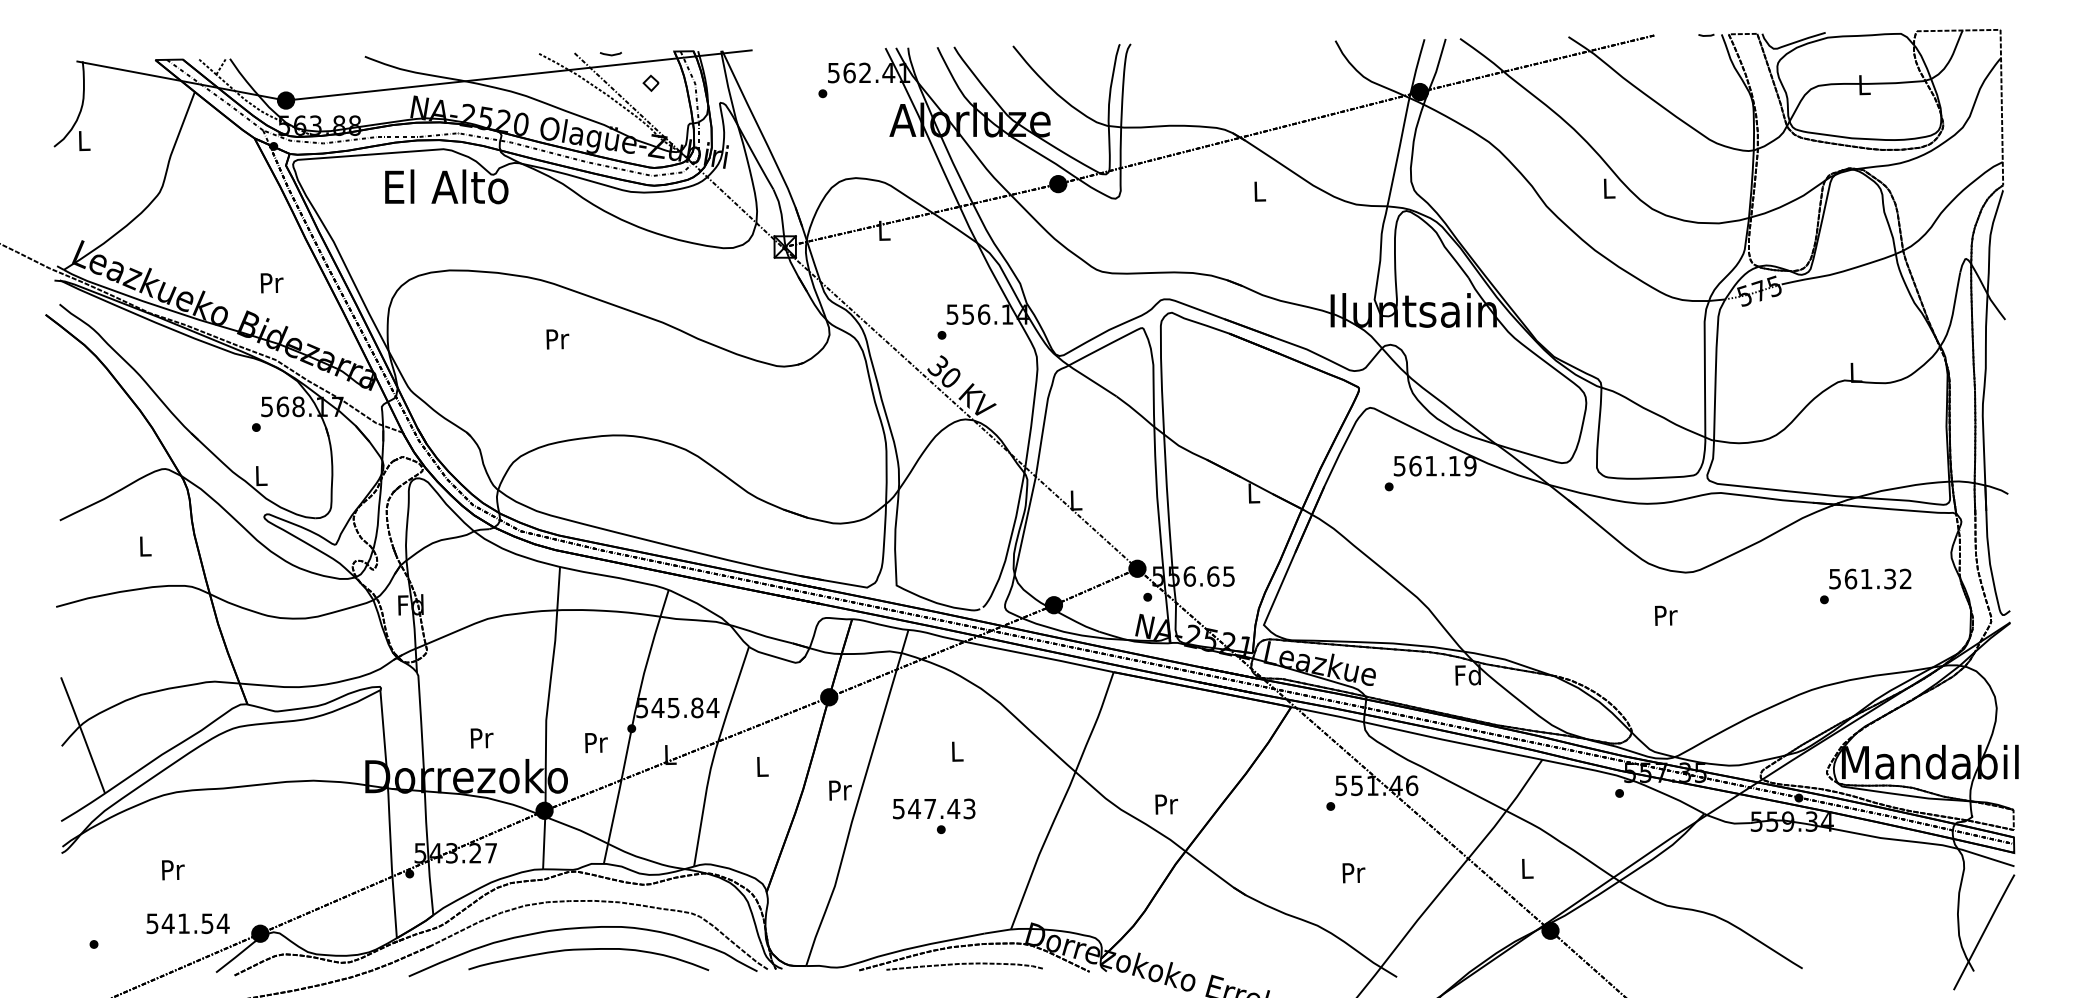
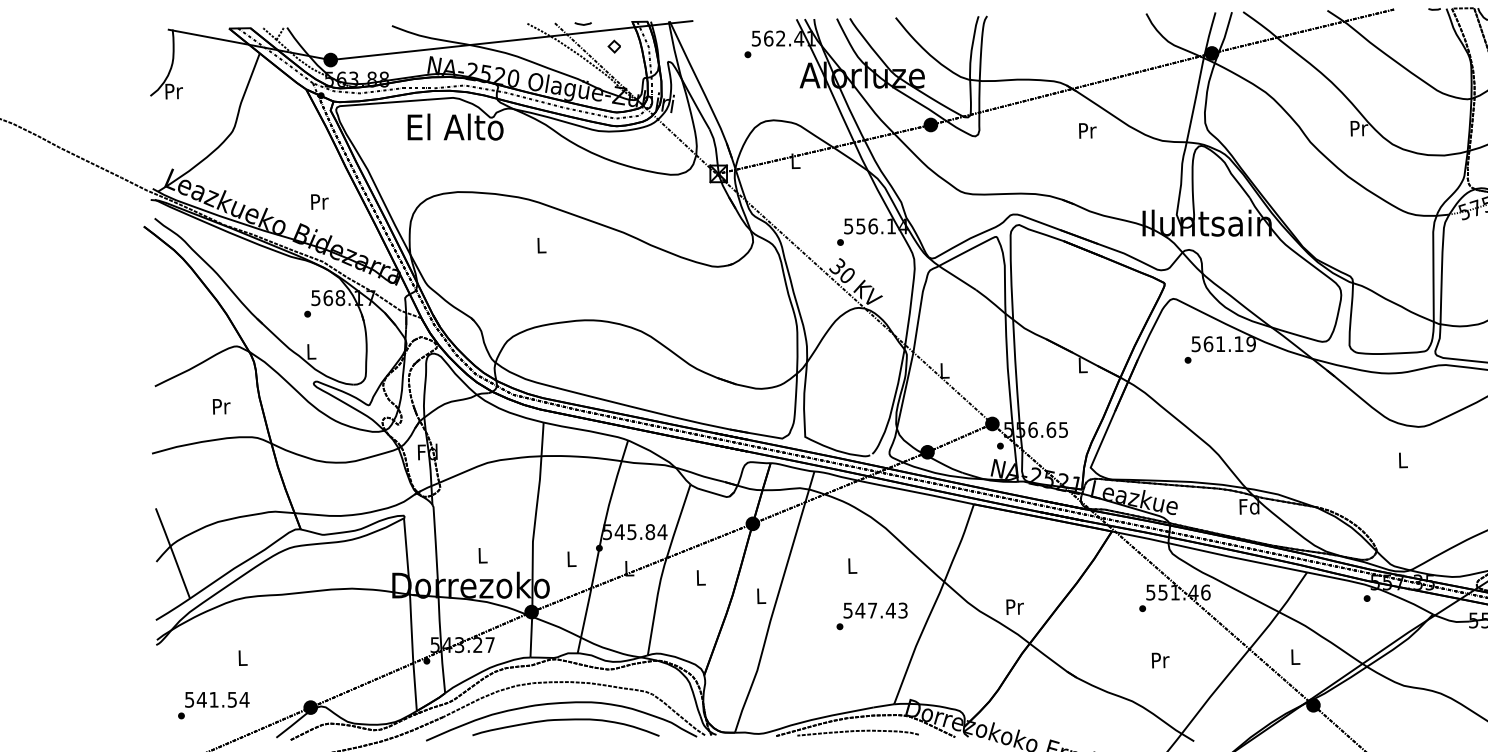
text: (84, 141) -> (174, 91), L -> Pr
text: (1609, 188) -> (1359, 128), L -> Pr
text: (1259, 191) -> (1087, 130), L -> Pr
text: (557, 339) -> (541, 245), Pr -> L
text: (145, 546) -> (221, 406), L -> Pr
text: (1666, 615) -> (1403, 460), Pr -> L
text: (481, 738) -> (482, 555), Pr -> L
text: (596, 743) -> (571, 559), Pr -> L
text: (840, 790) -> (761, 596), Pr -> L
text: (934, 808) -> (875, 610), moved
text: (173, 870) -> (243, 658), Pr -> L
text: (187, 923) -> (216, 699), moved

